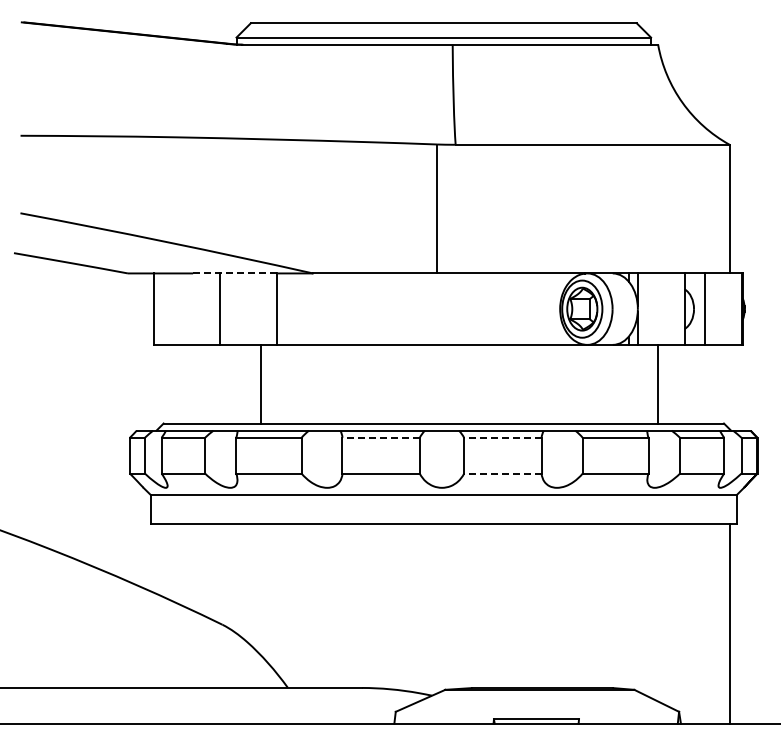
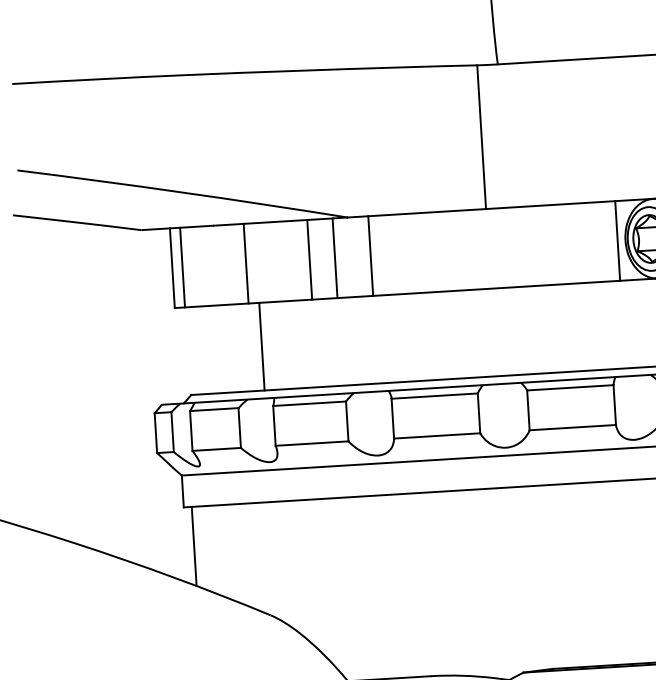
line: (236, 273) -> (262, 222), dashed -> solid
line: (162, 308) -> (182, 266), added
line: (299, 308) -> (334, 257), added
line: (331, 308) -> (370, 255), added
line: (553, 308) -> (618, 240), added
line: (261, 383) -> (261, 345), moved
line: (381, 437) -> (435, 395), dashed -> solid
line: (502, 437) -> (569, 387), dashed -> solid
line: (502, 473) -> (572, 427), dashed -> solid
line: (157, 558) -> (193, 545), added

